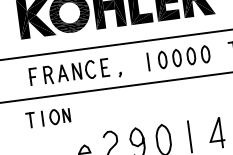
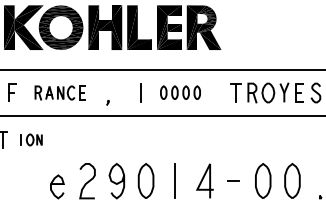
part: (184, 56) -> (180, 92), size x0.7
part: (76, 71) -> (60, 92), size x0.7
part: (56, 116) -> (31, 139), size x0.7

